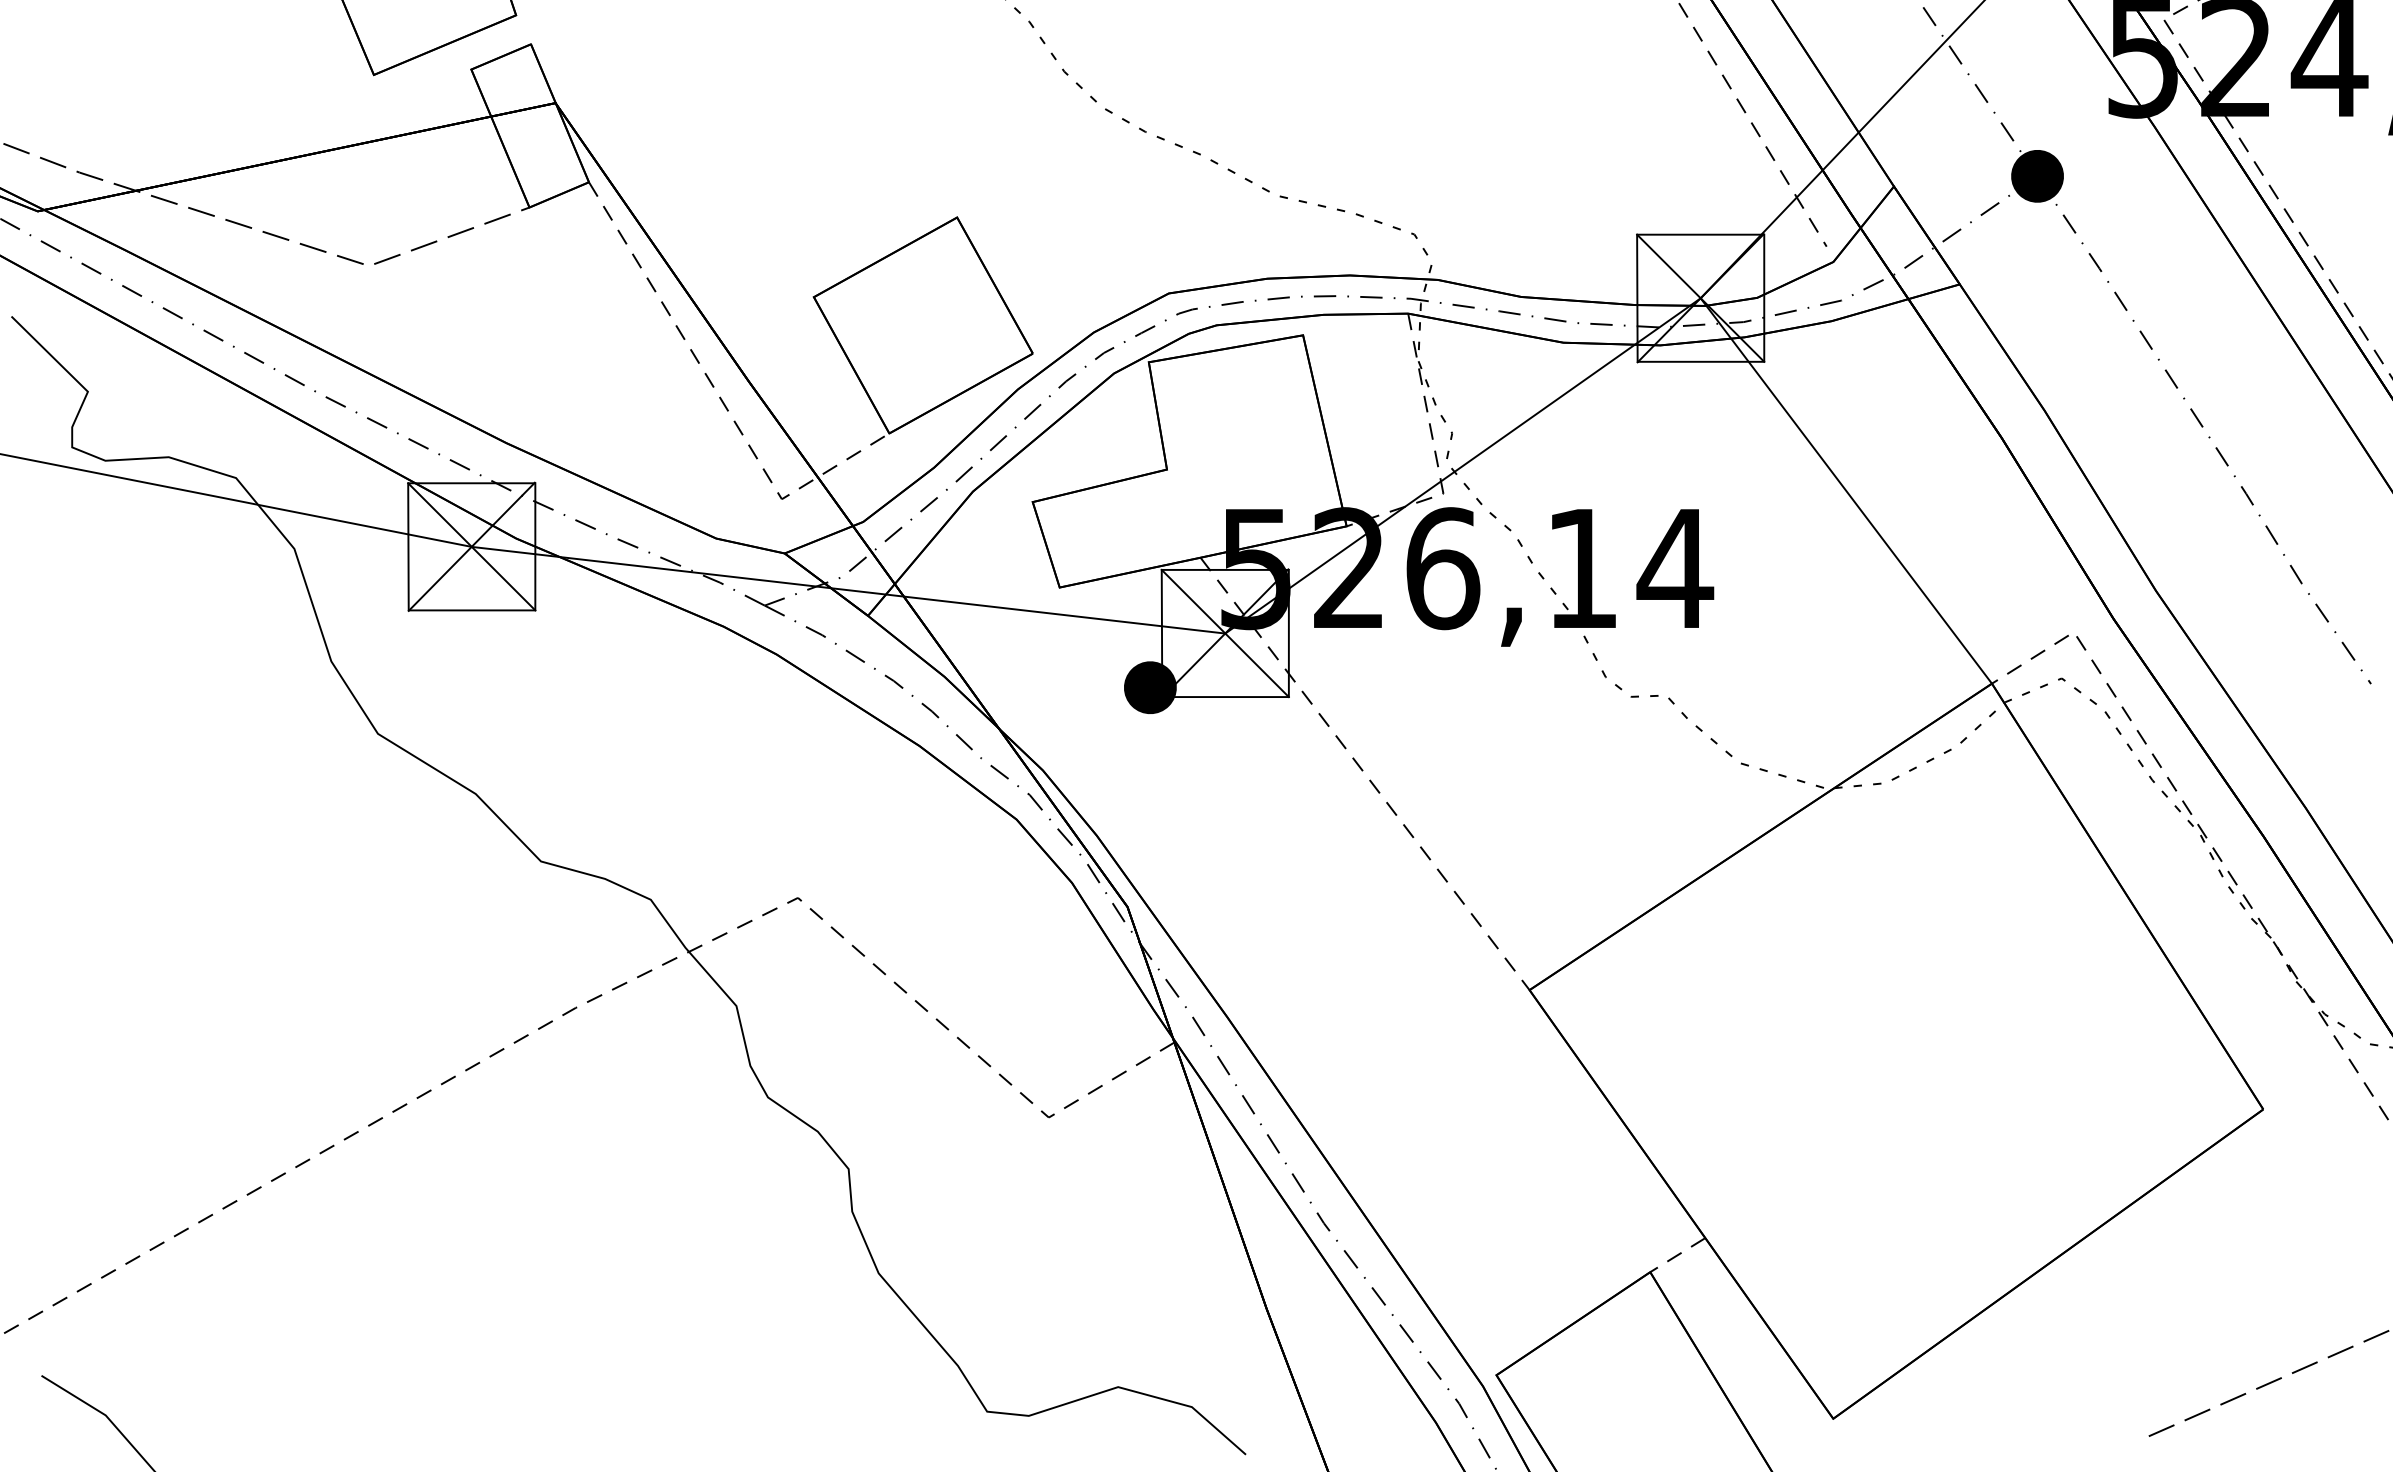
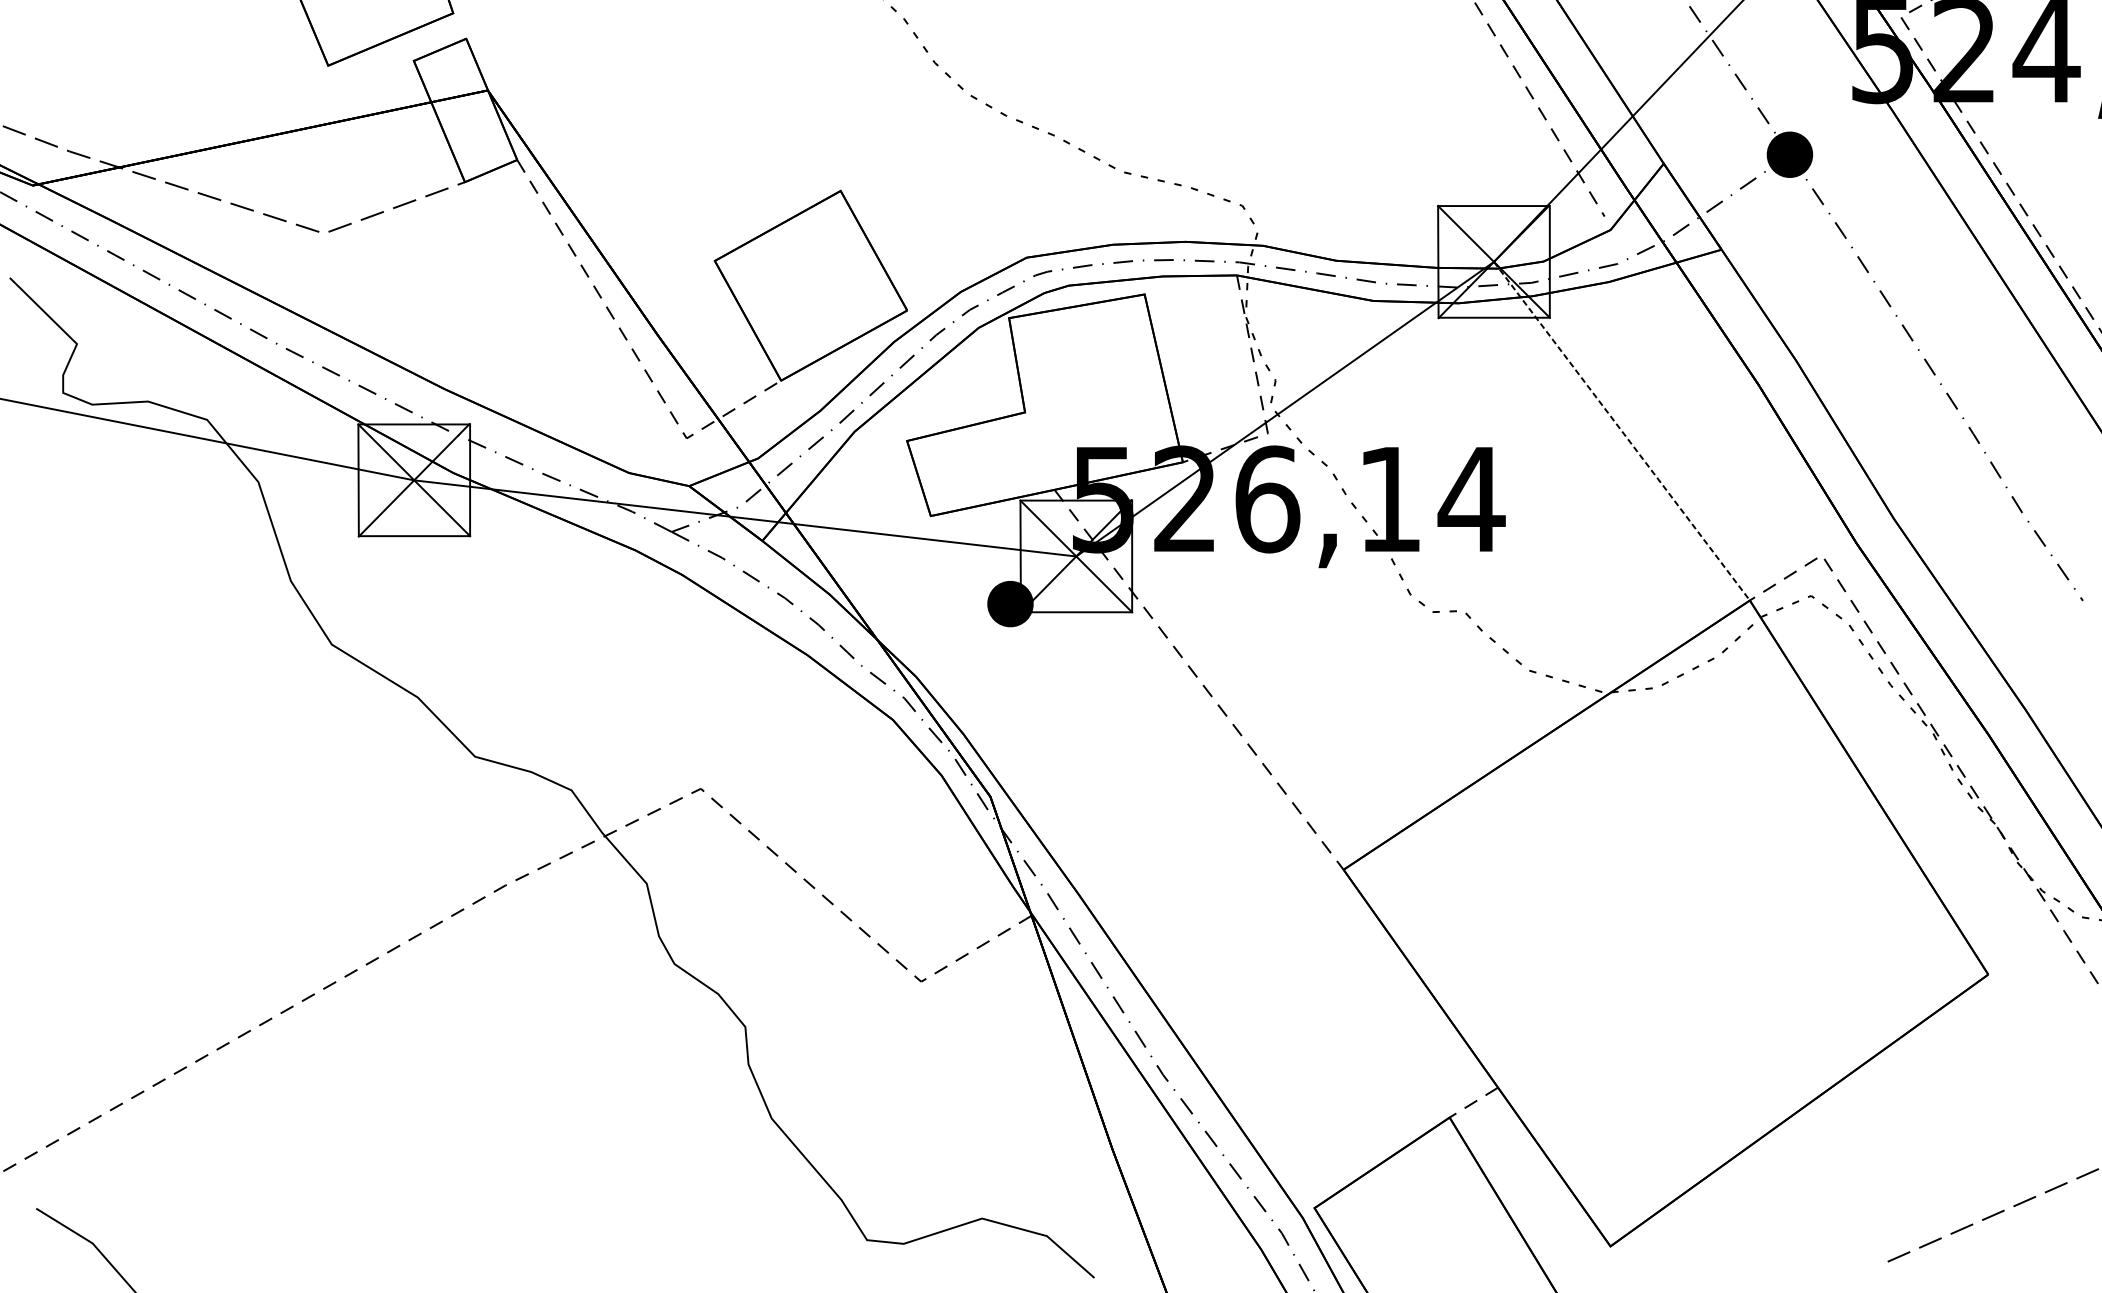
line: (1846, 490) -> (1622, 430), solid -> dashed

